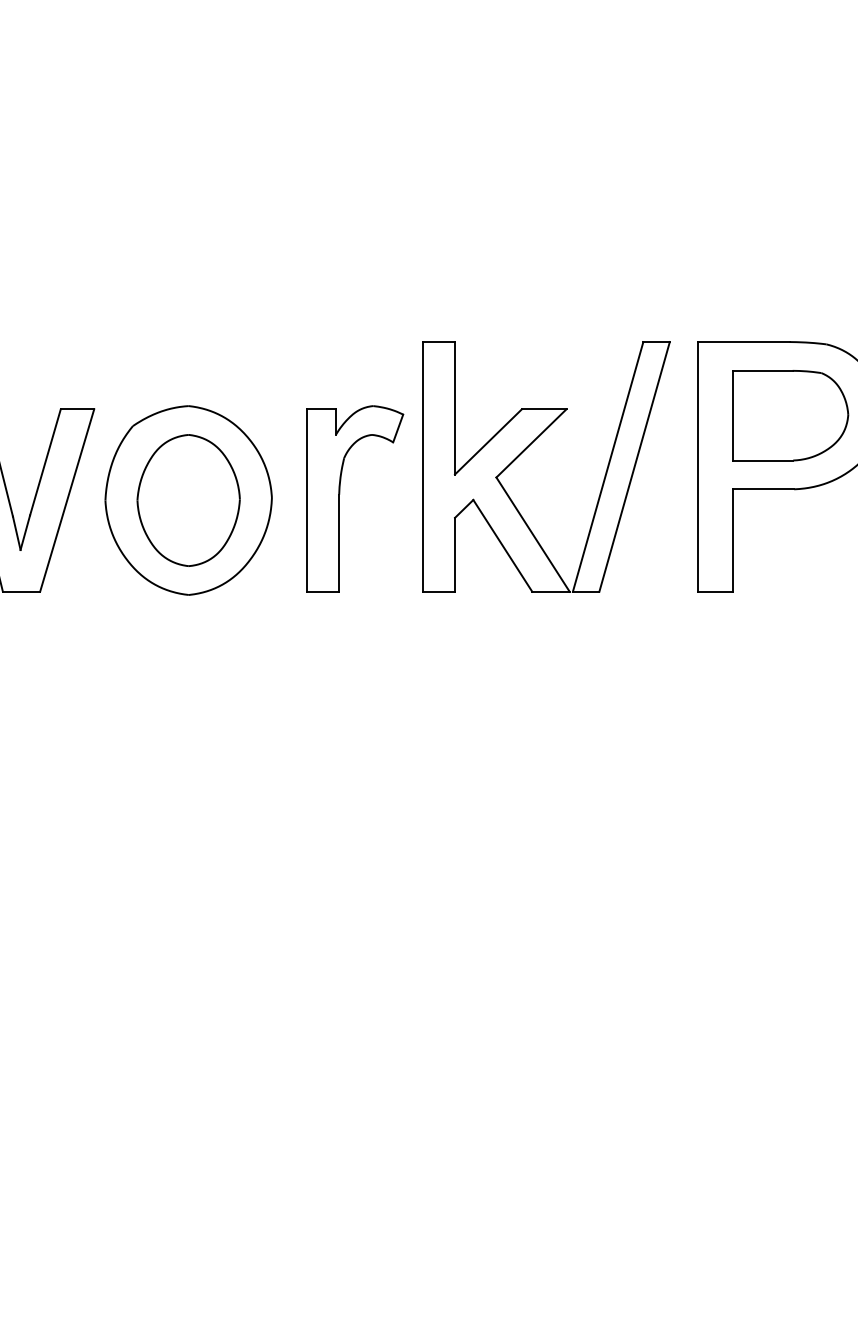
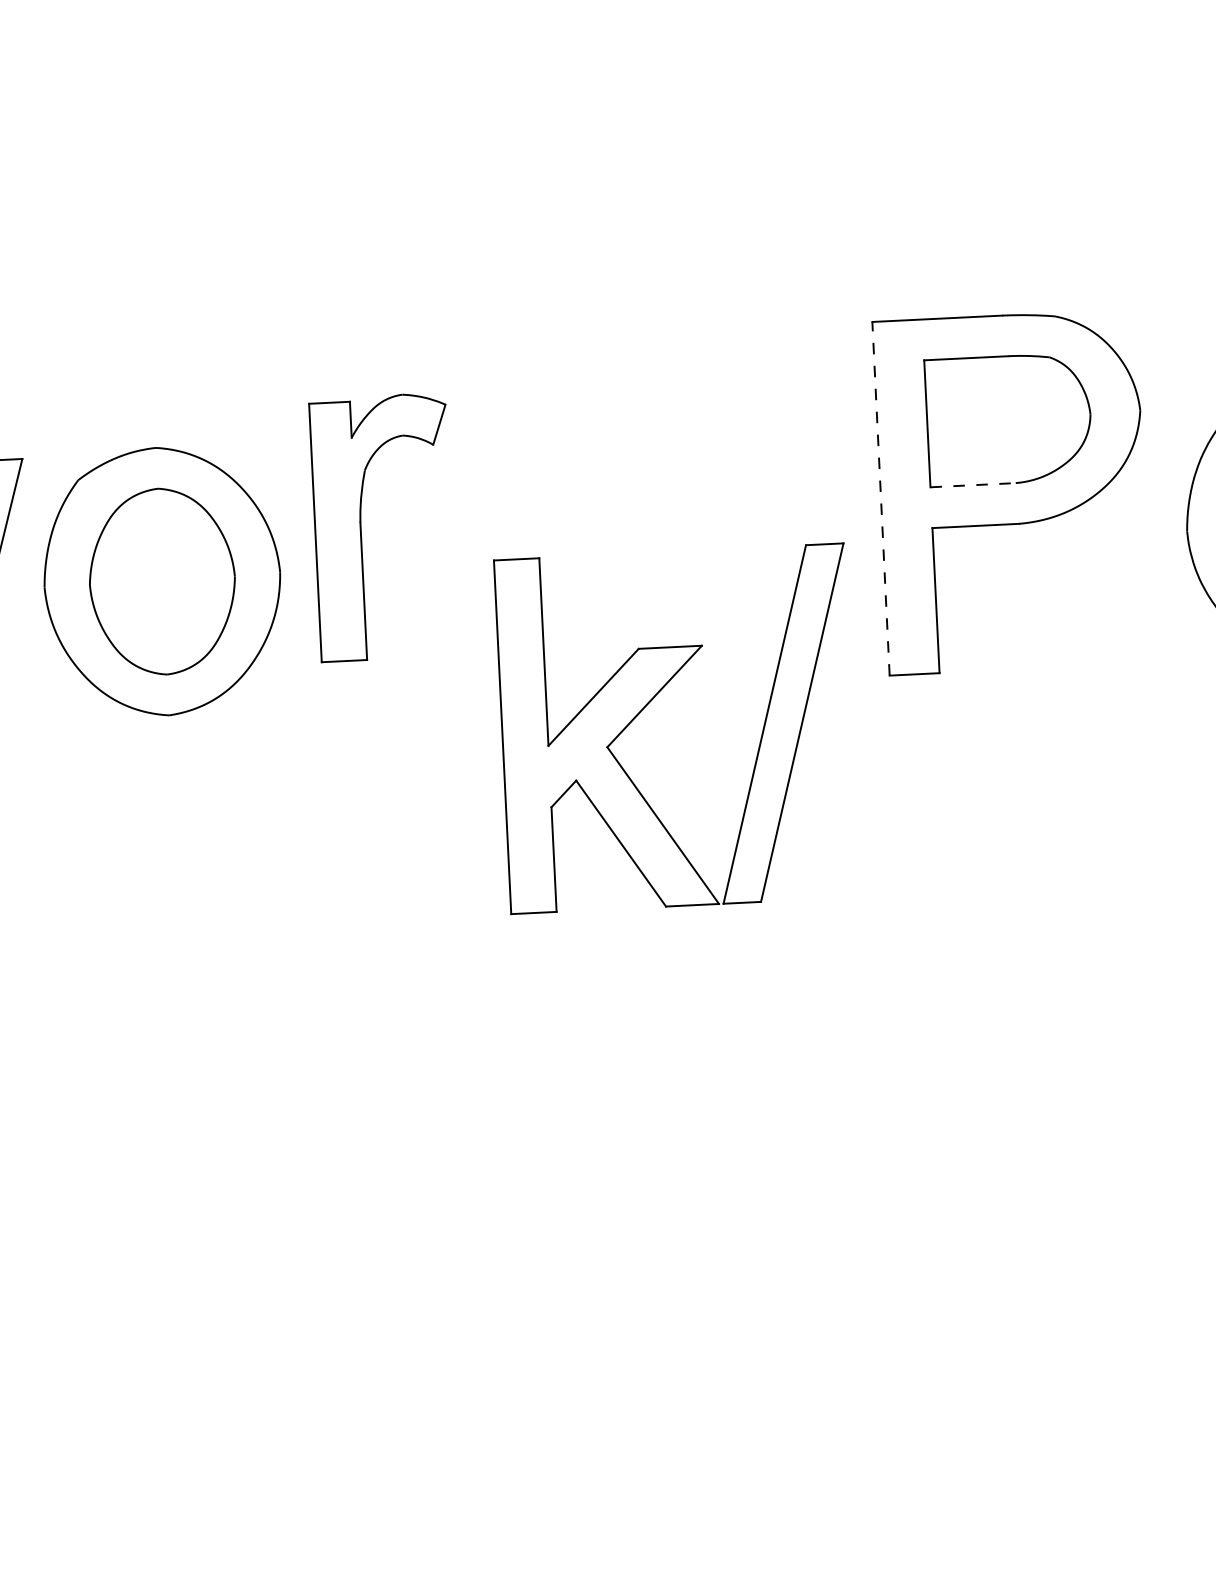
part: (528, 447) -> (650, 702), moved
line: (763, 460) -> (973, 485), solid -> dashed
line: (697, 466) -> (880, 498), solid -> dashed
part: (340, 494) -> (362, 522), moved

